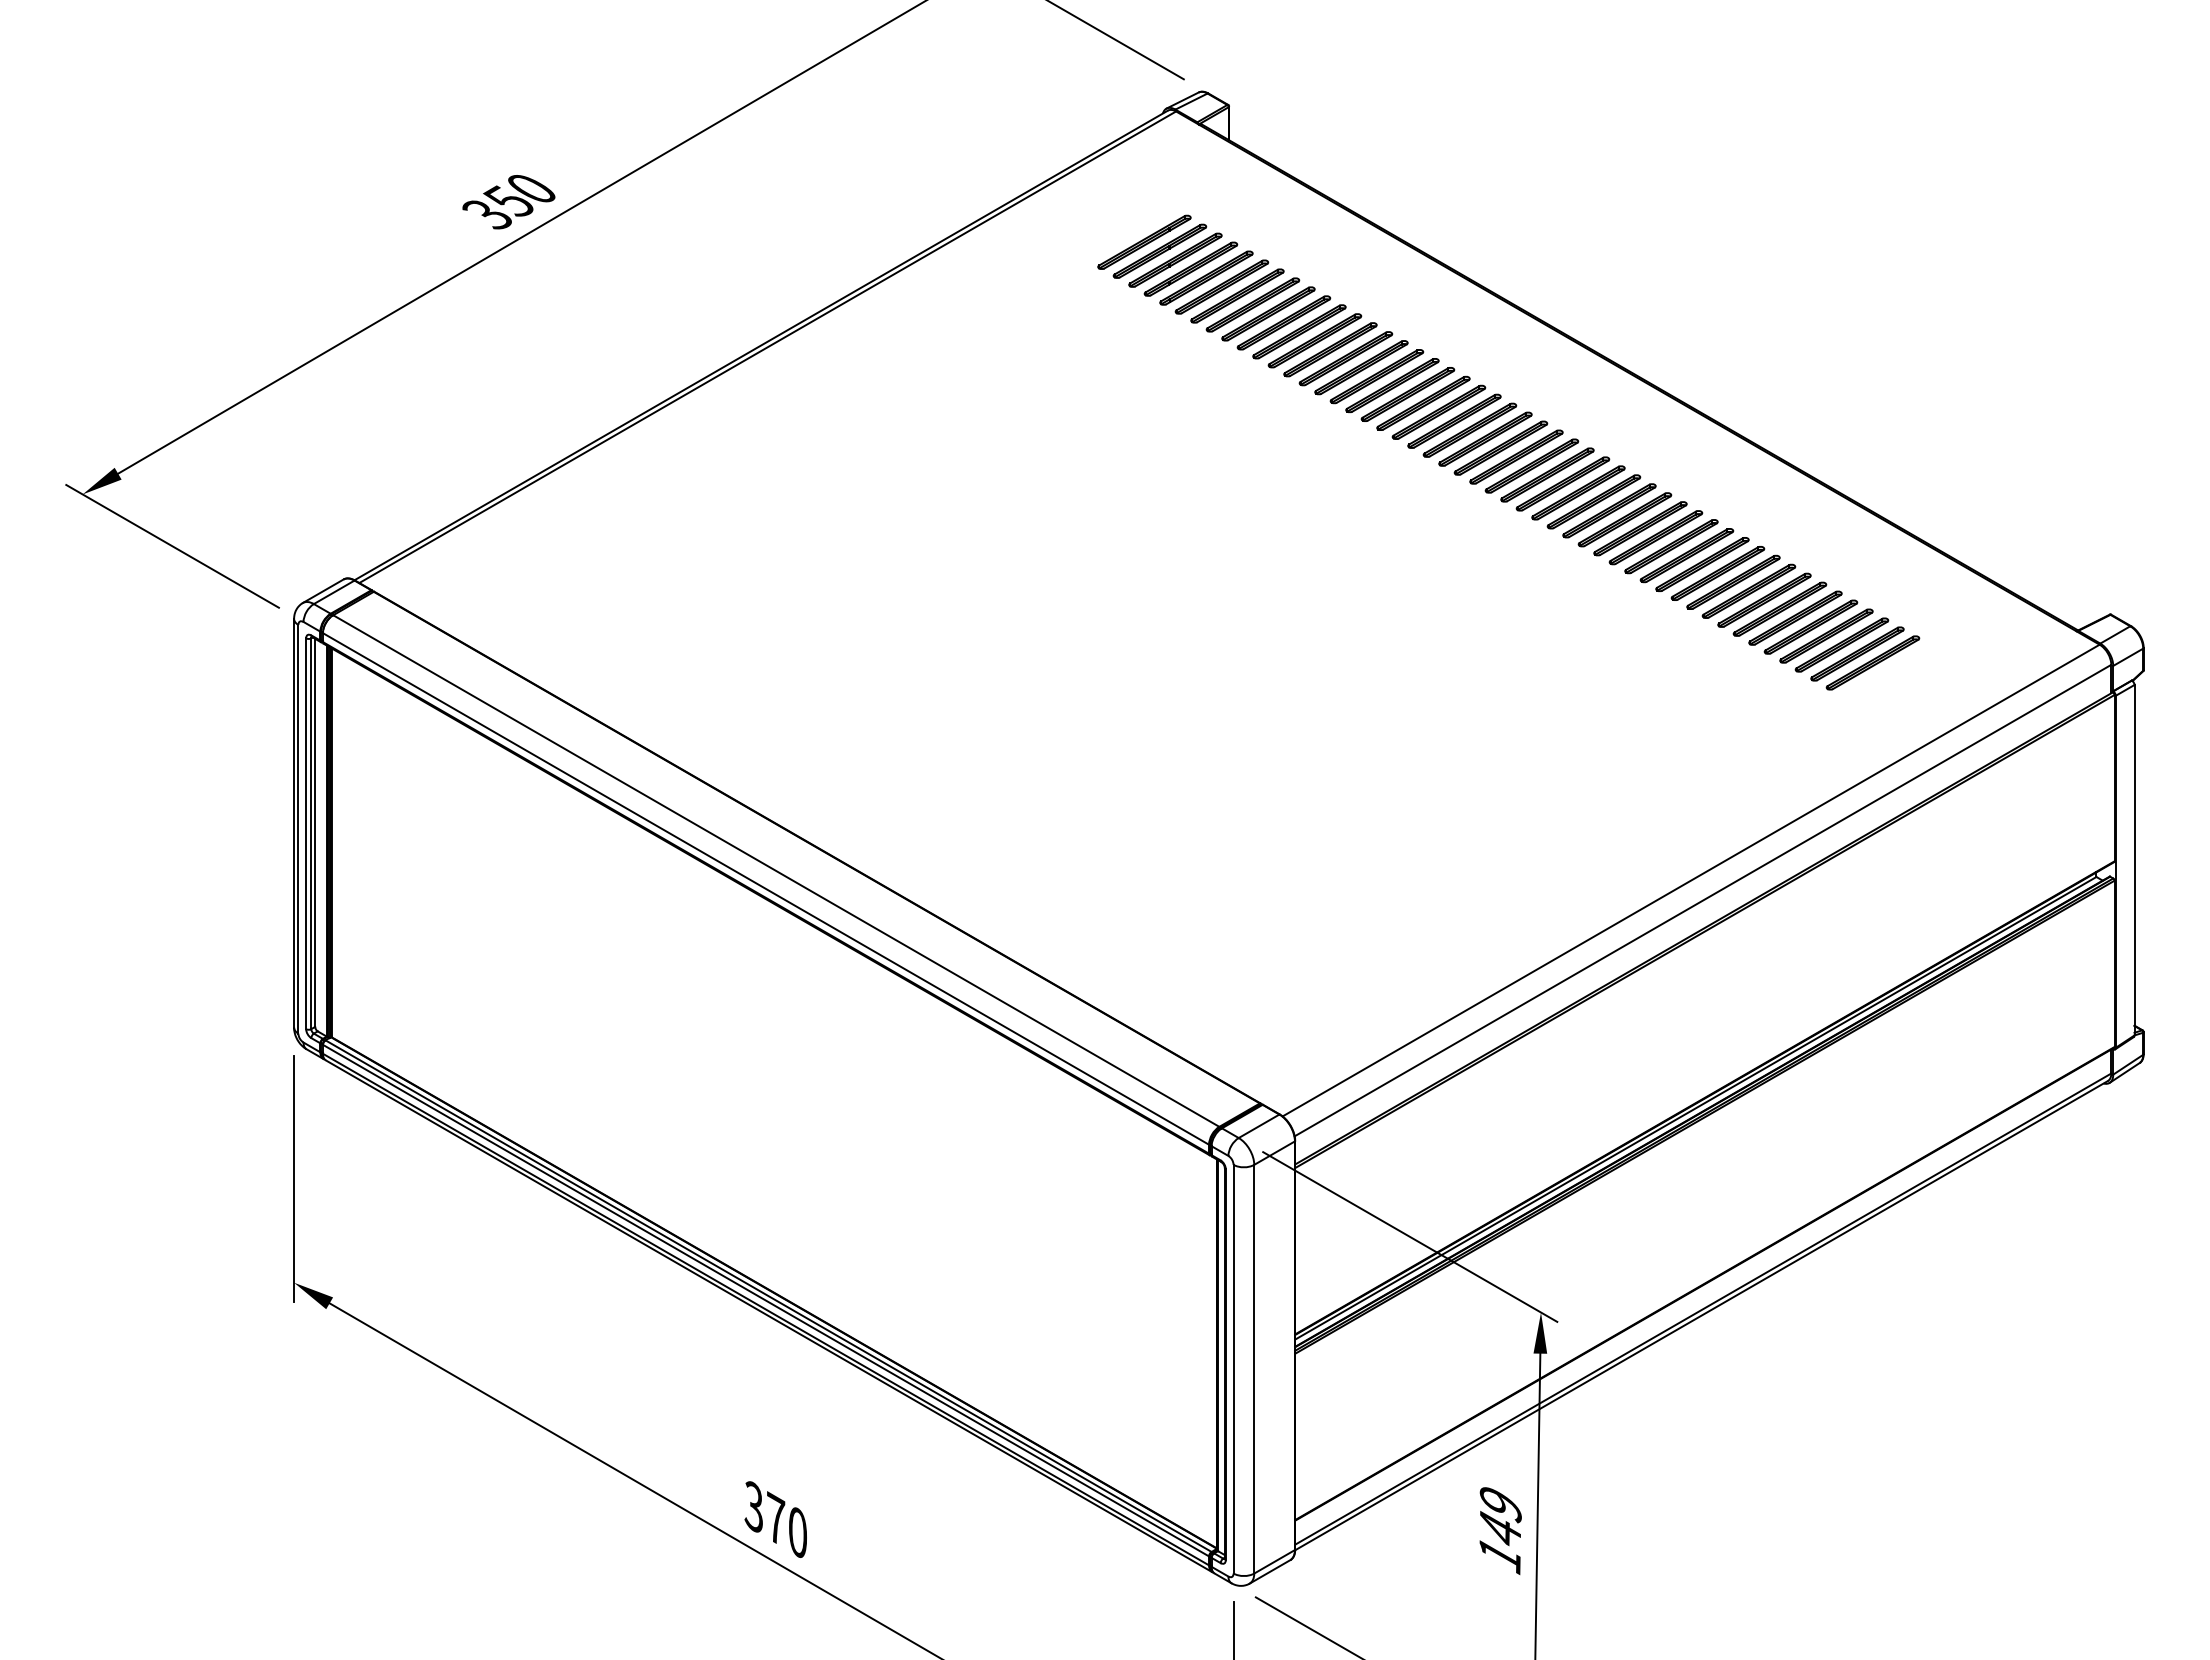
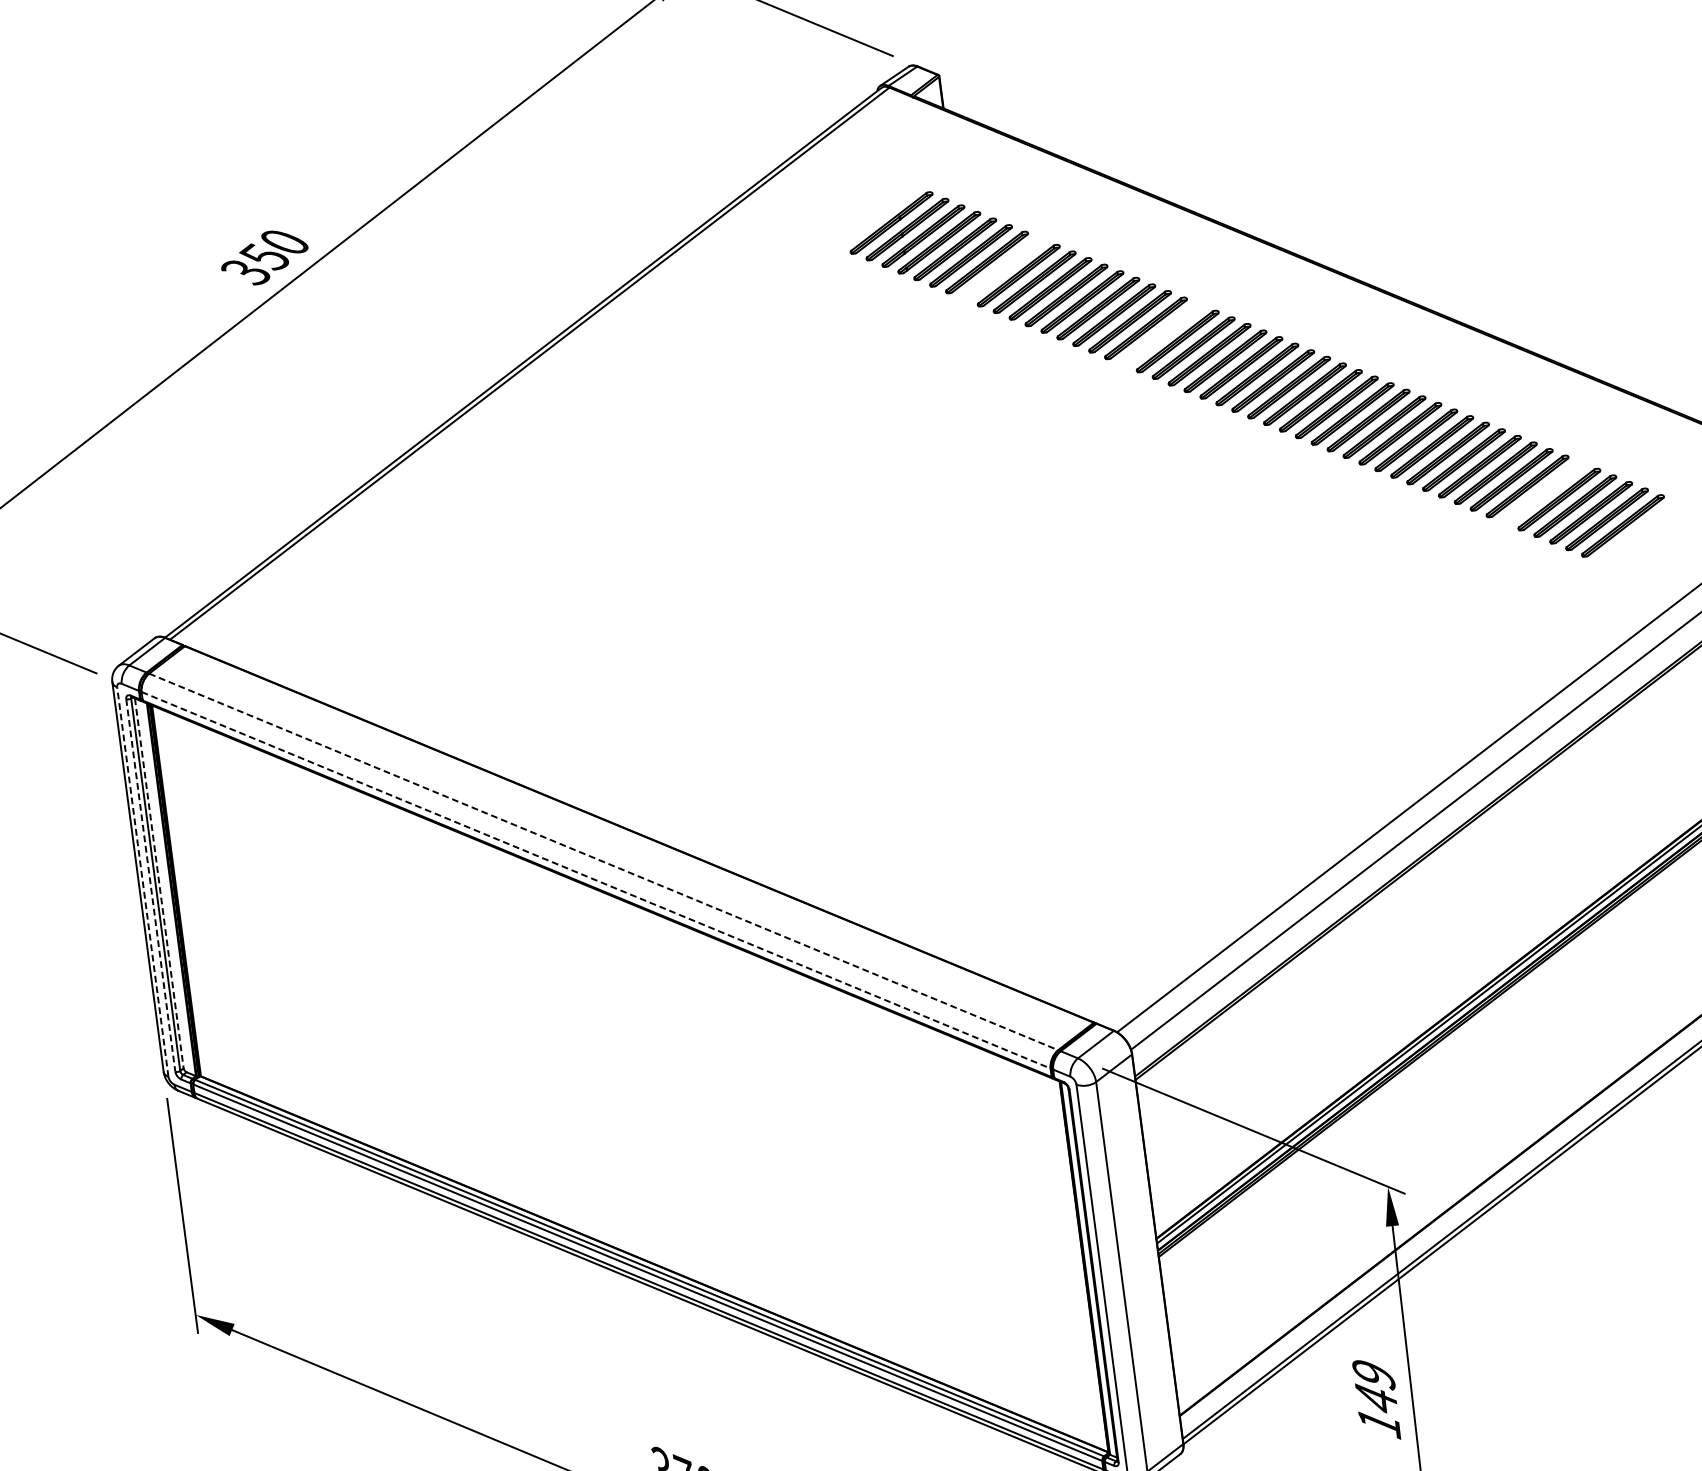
part: (1144, 241) -> (875, 215), removed
part: (1268, 313) -> (1002, 268), removed
part: (1423, 402) -> (1161, 334), removed
part: (1795, 617) -> (1543, 492), removed
line: (298, 828) -> (142, 881), solid -> dashed
line: (315, 833) -> (159, 883), solid -> dashed
line: (306, 834) -> (151, 886), solid -> dashed
line: (776, 871) -> (603, 862), solid -> dashed
line: (765, 888) -> (595, 879), solid -> dashed

